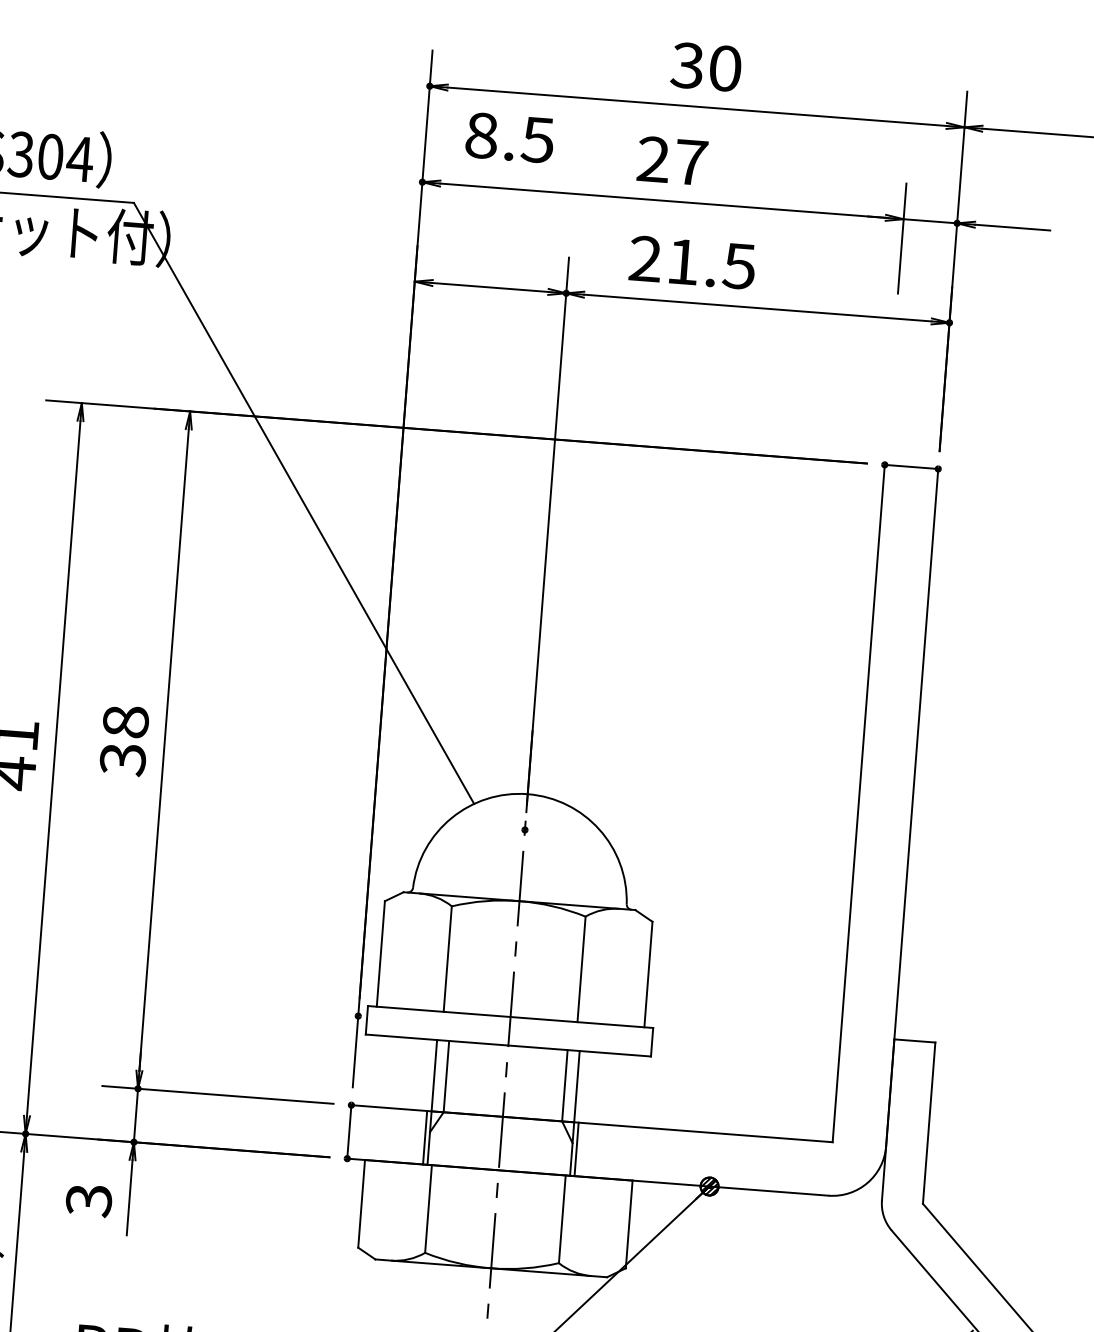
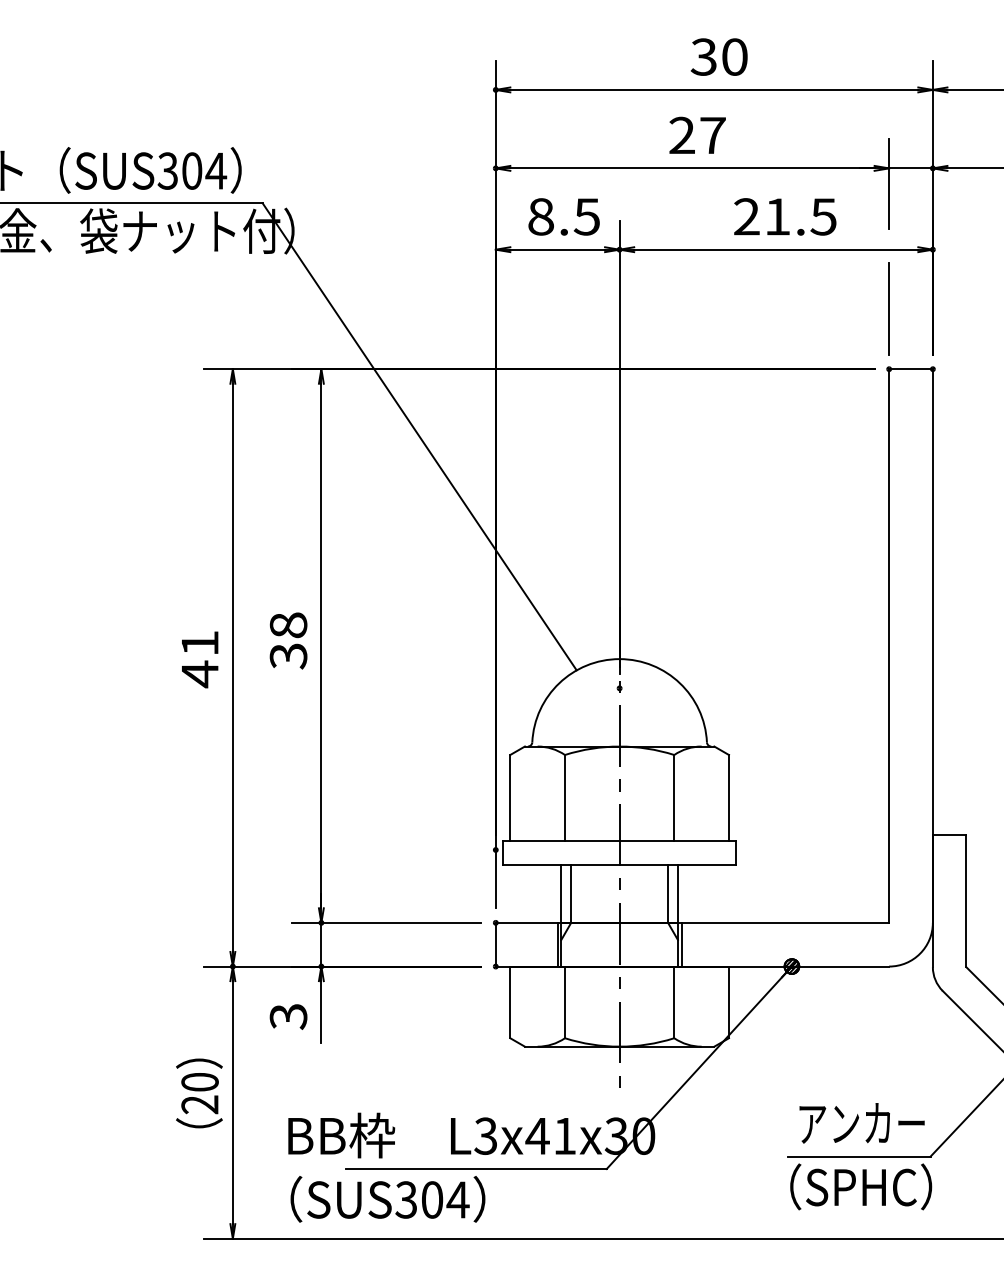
text: (509, 137) -> (563, 216), moved
text: (692, 262) -> (785, 216), moved
line: (890, 390) -> (889, 308), added

